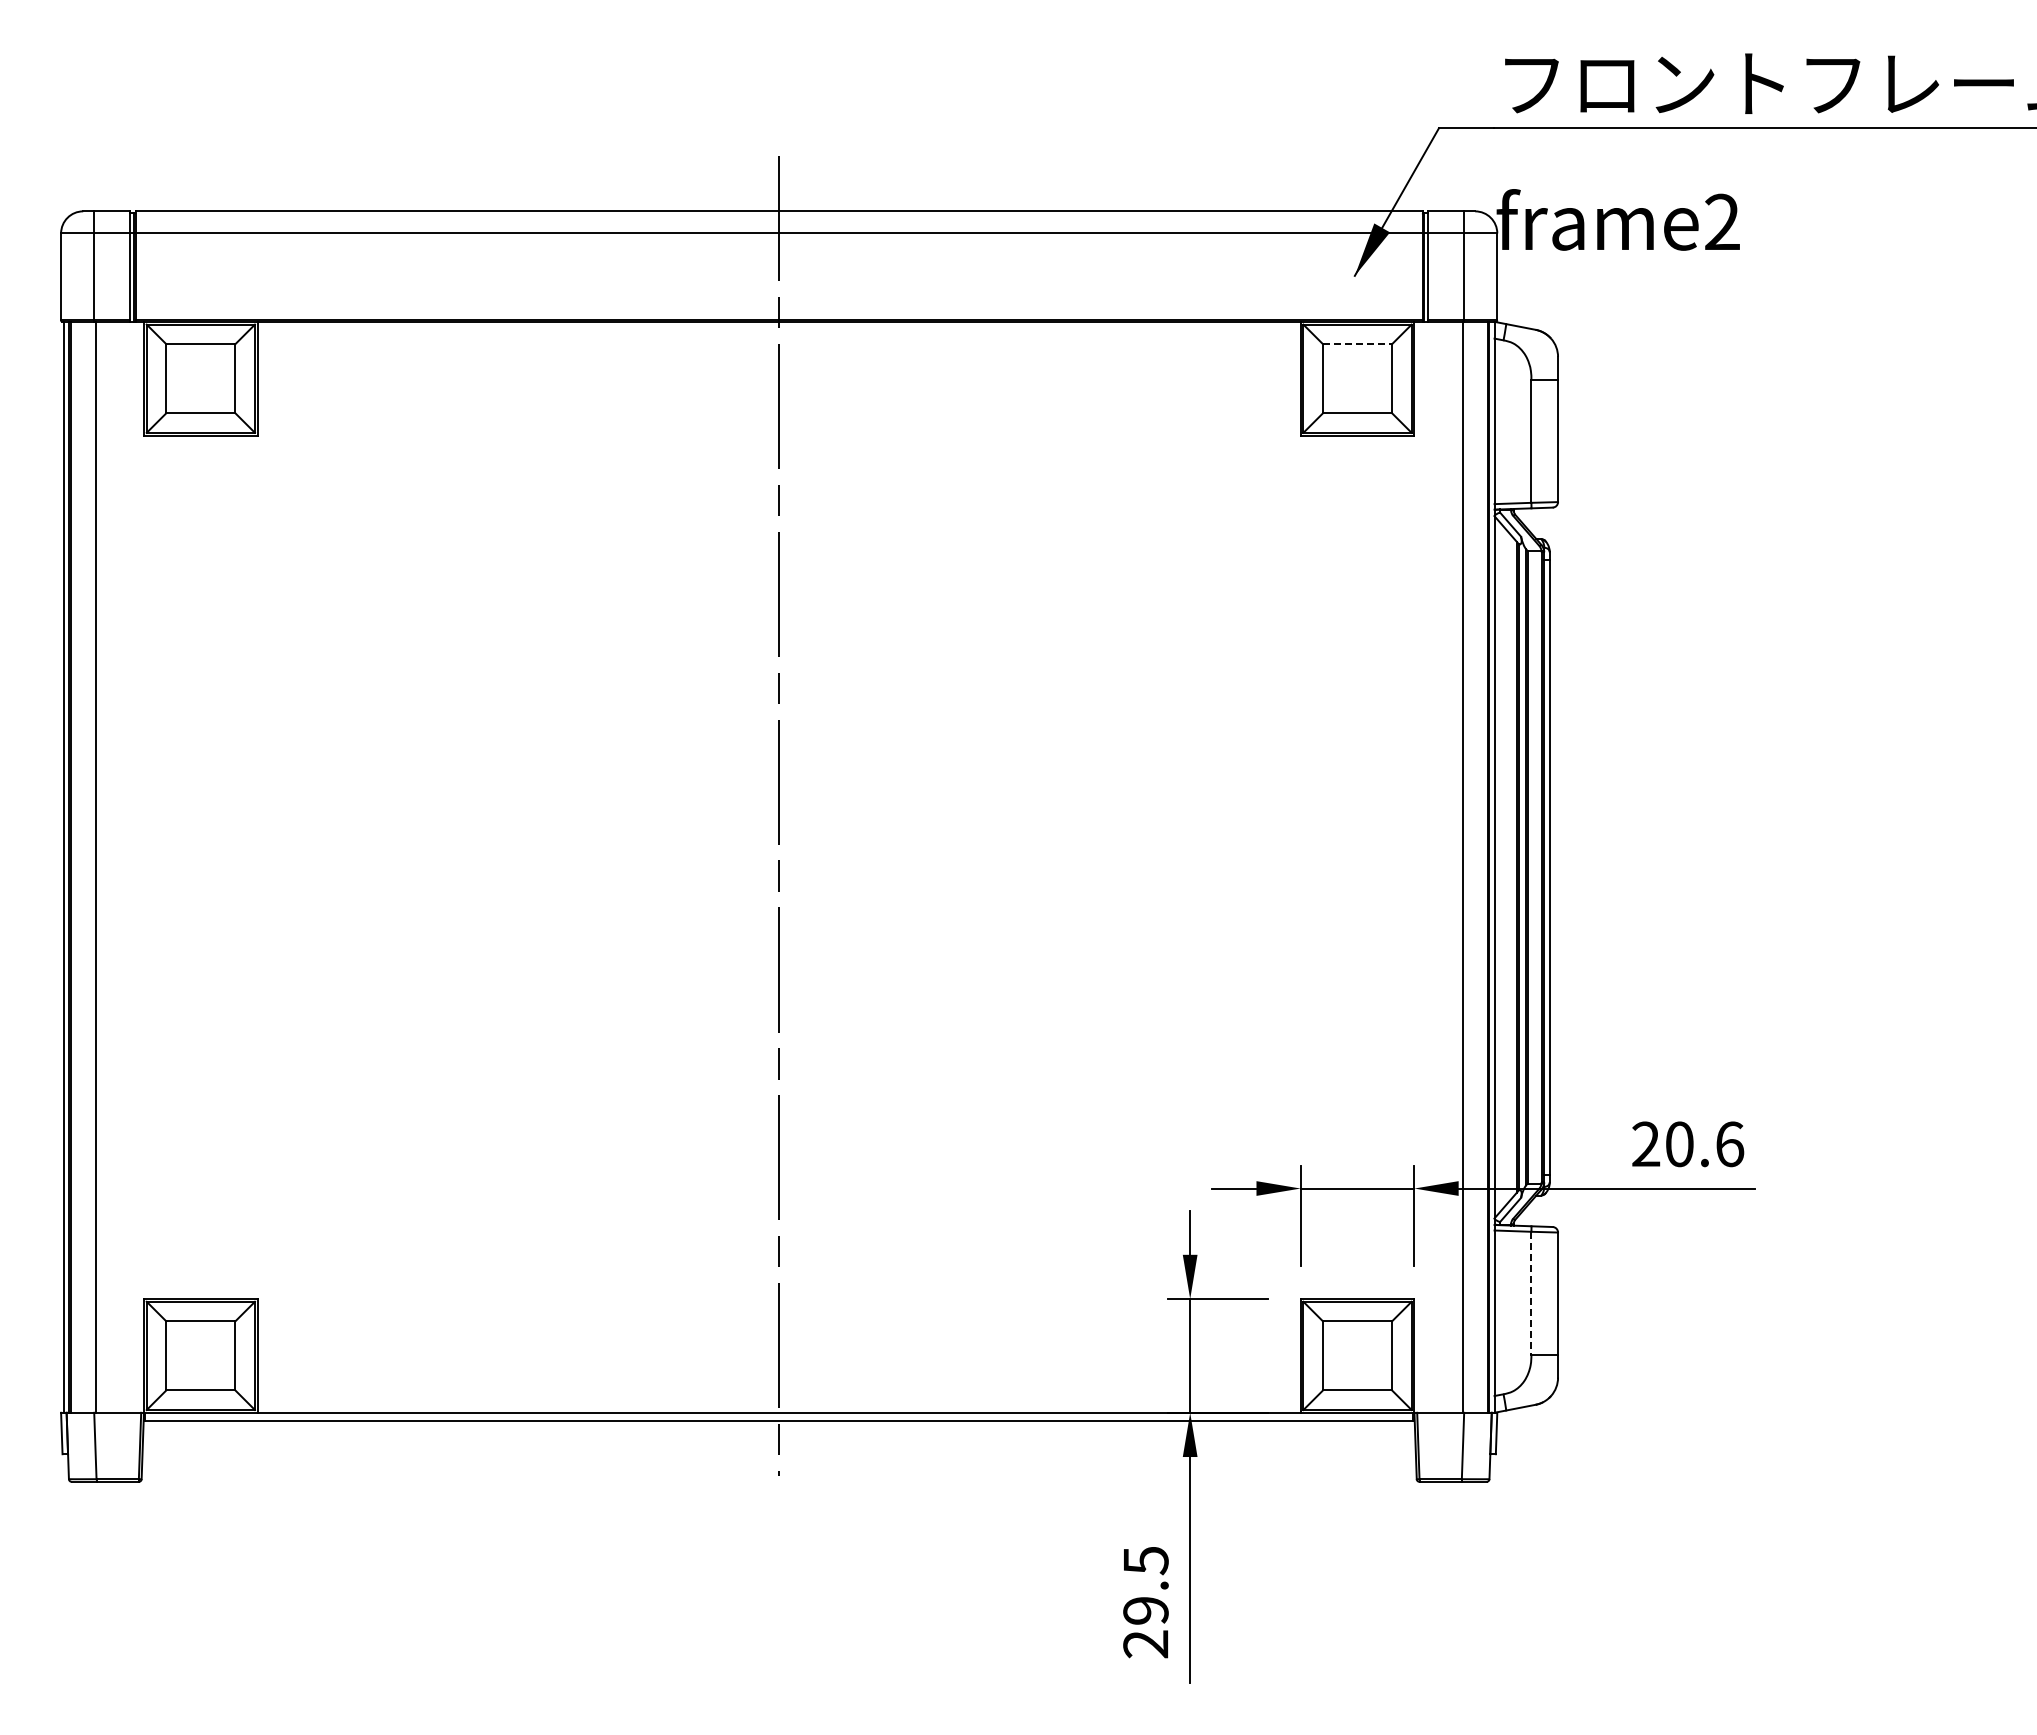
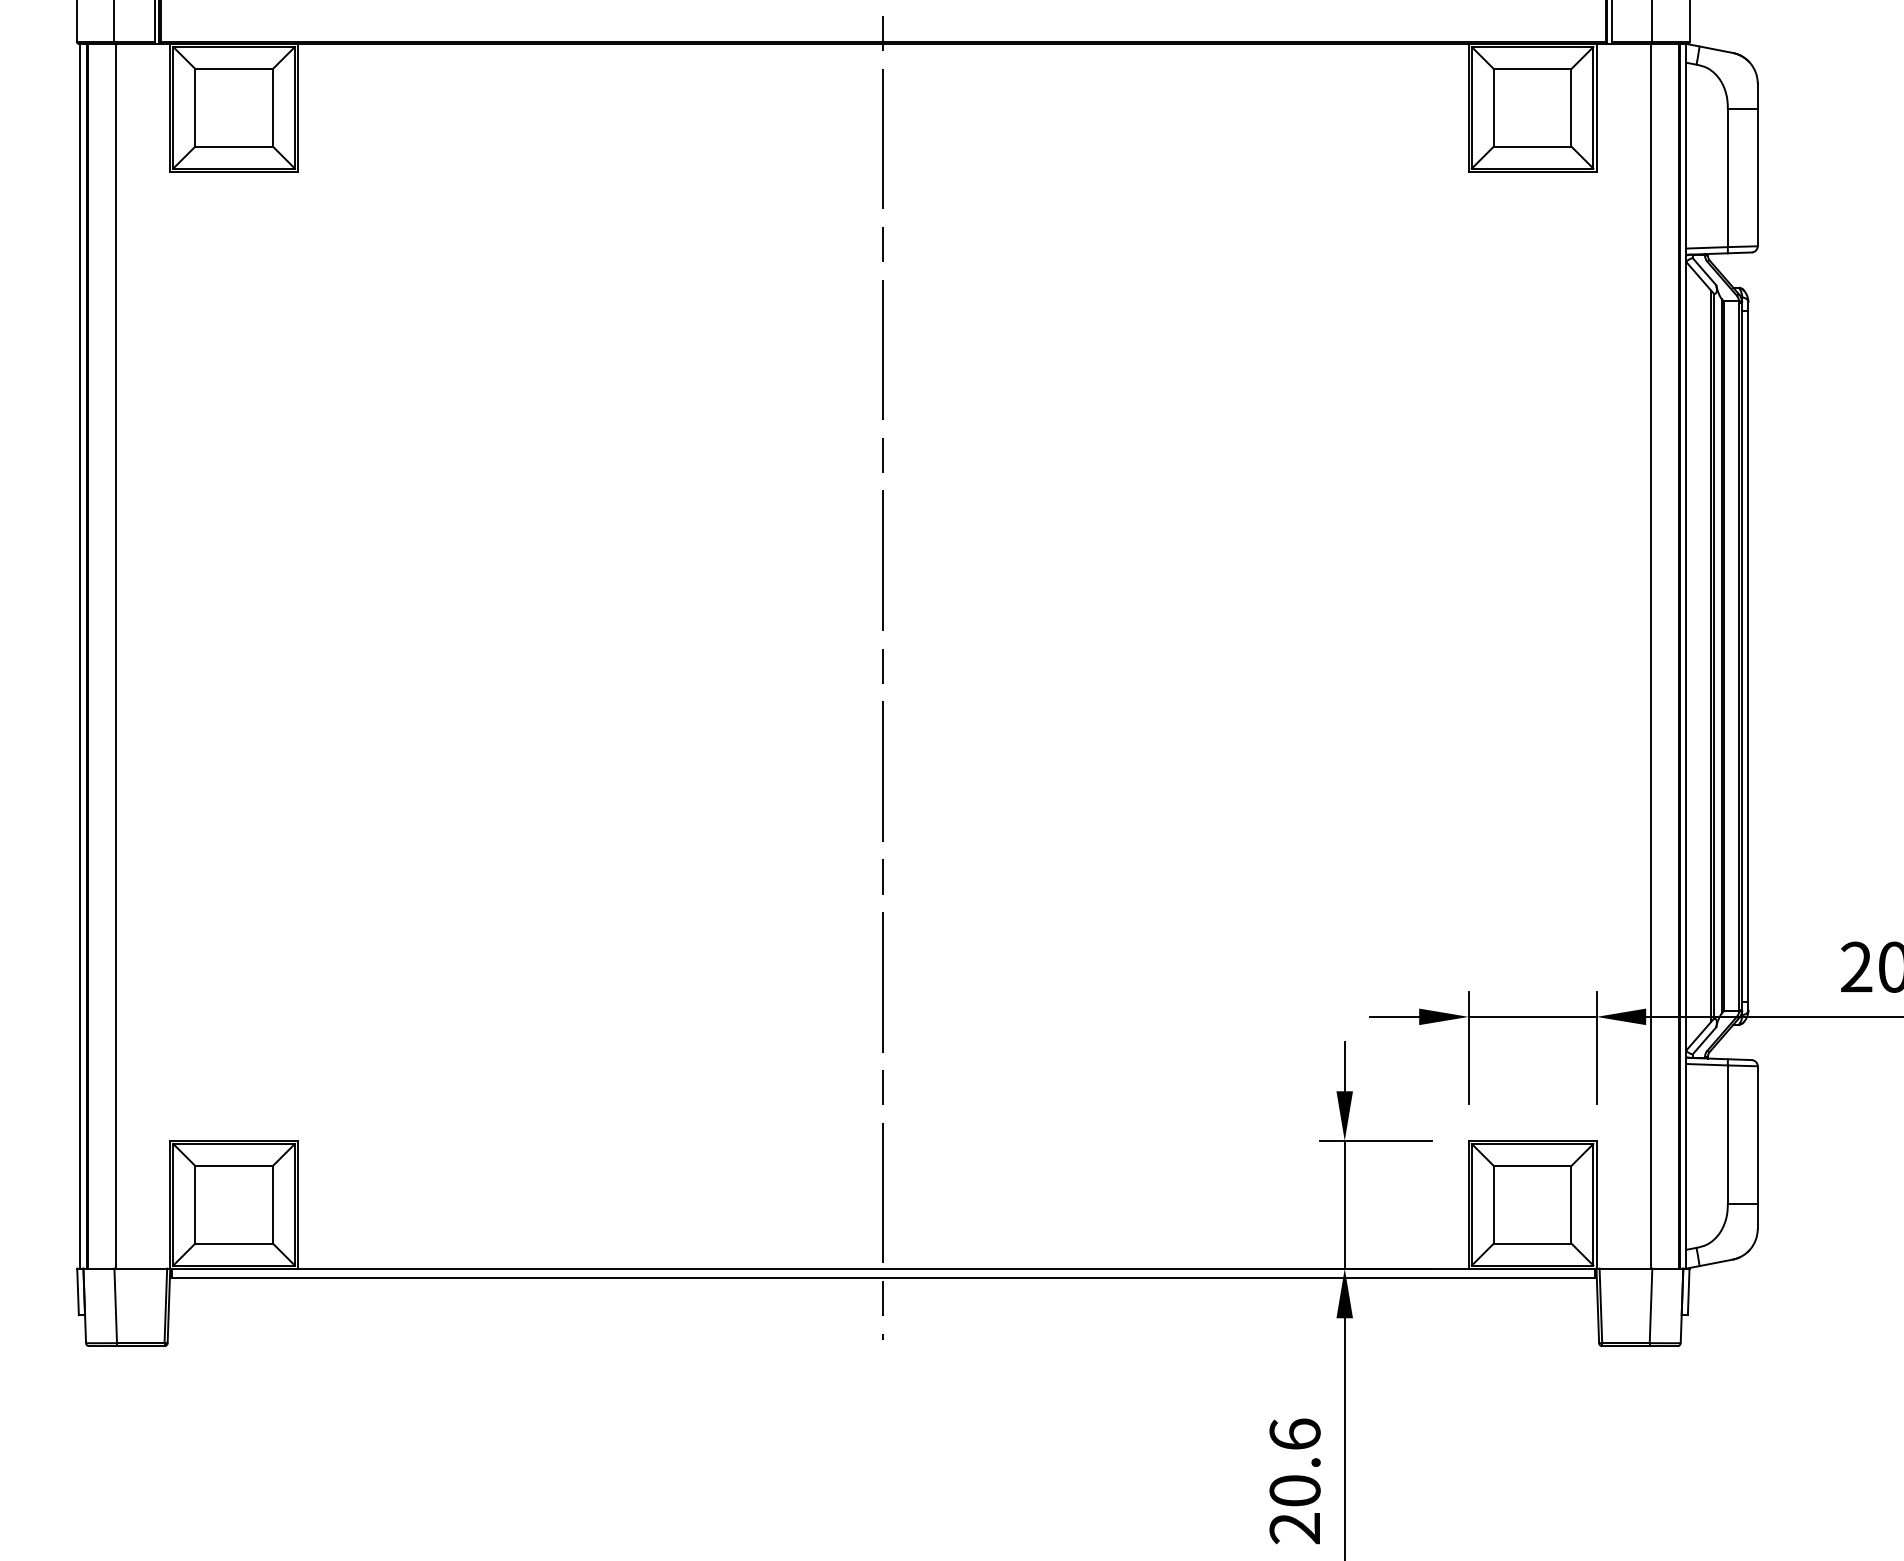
line: (1357, 344) -> (1532, 69), dashed -> solid
line: (1531, 1293) -> (1727, 1134), dashed -> solid
text: (1145, 1585) -> (1294, 1462), 29.5 -> 20.6

